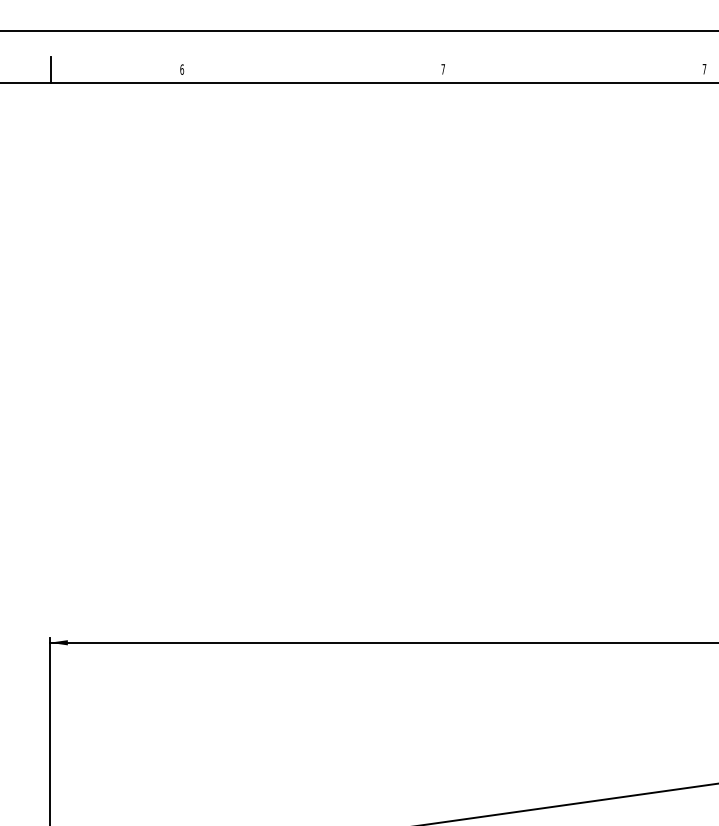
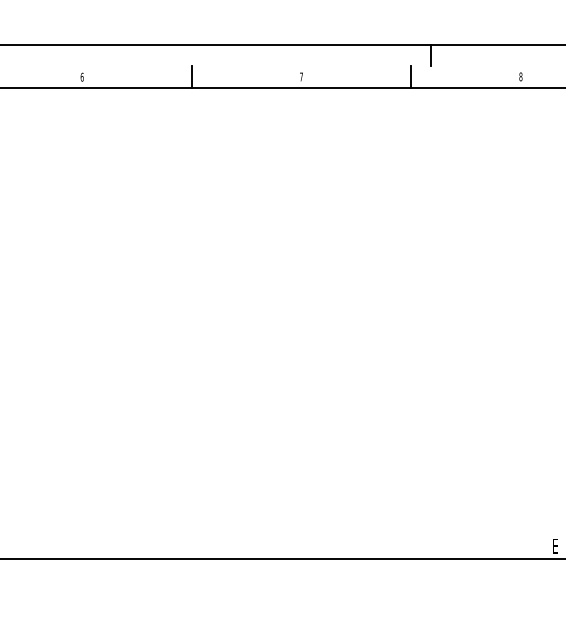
line: (597, 43) -> (431, 55), added
text: (704, 68) -> (520, 76), 7 -> 8
line: (312, 69) -> (191, 77), added
line: (573, 69) -> (410, 77), added

